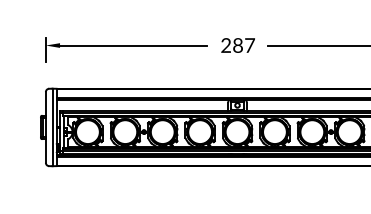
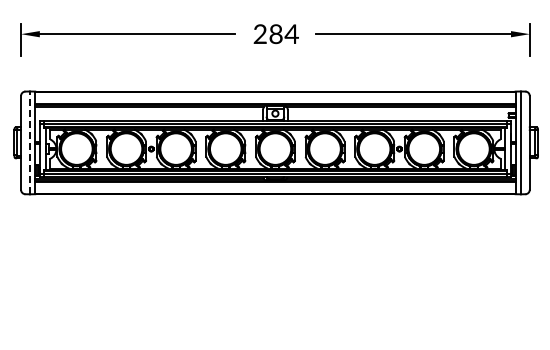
text: (249, 45) -> (291, 33), 287 -> 284
line: (52, 127) -> (29, 142), solid -> dashed

